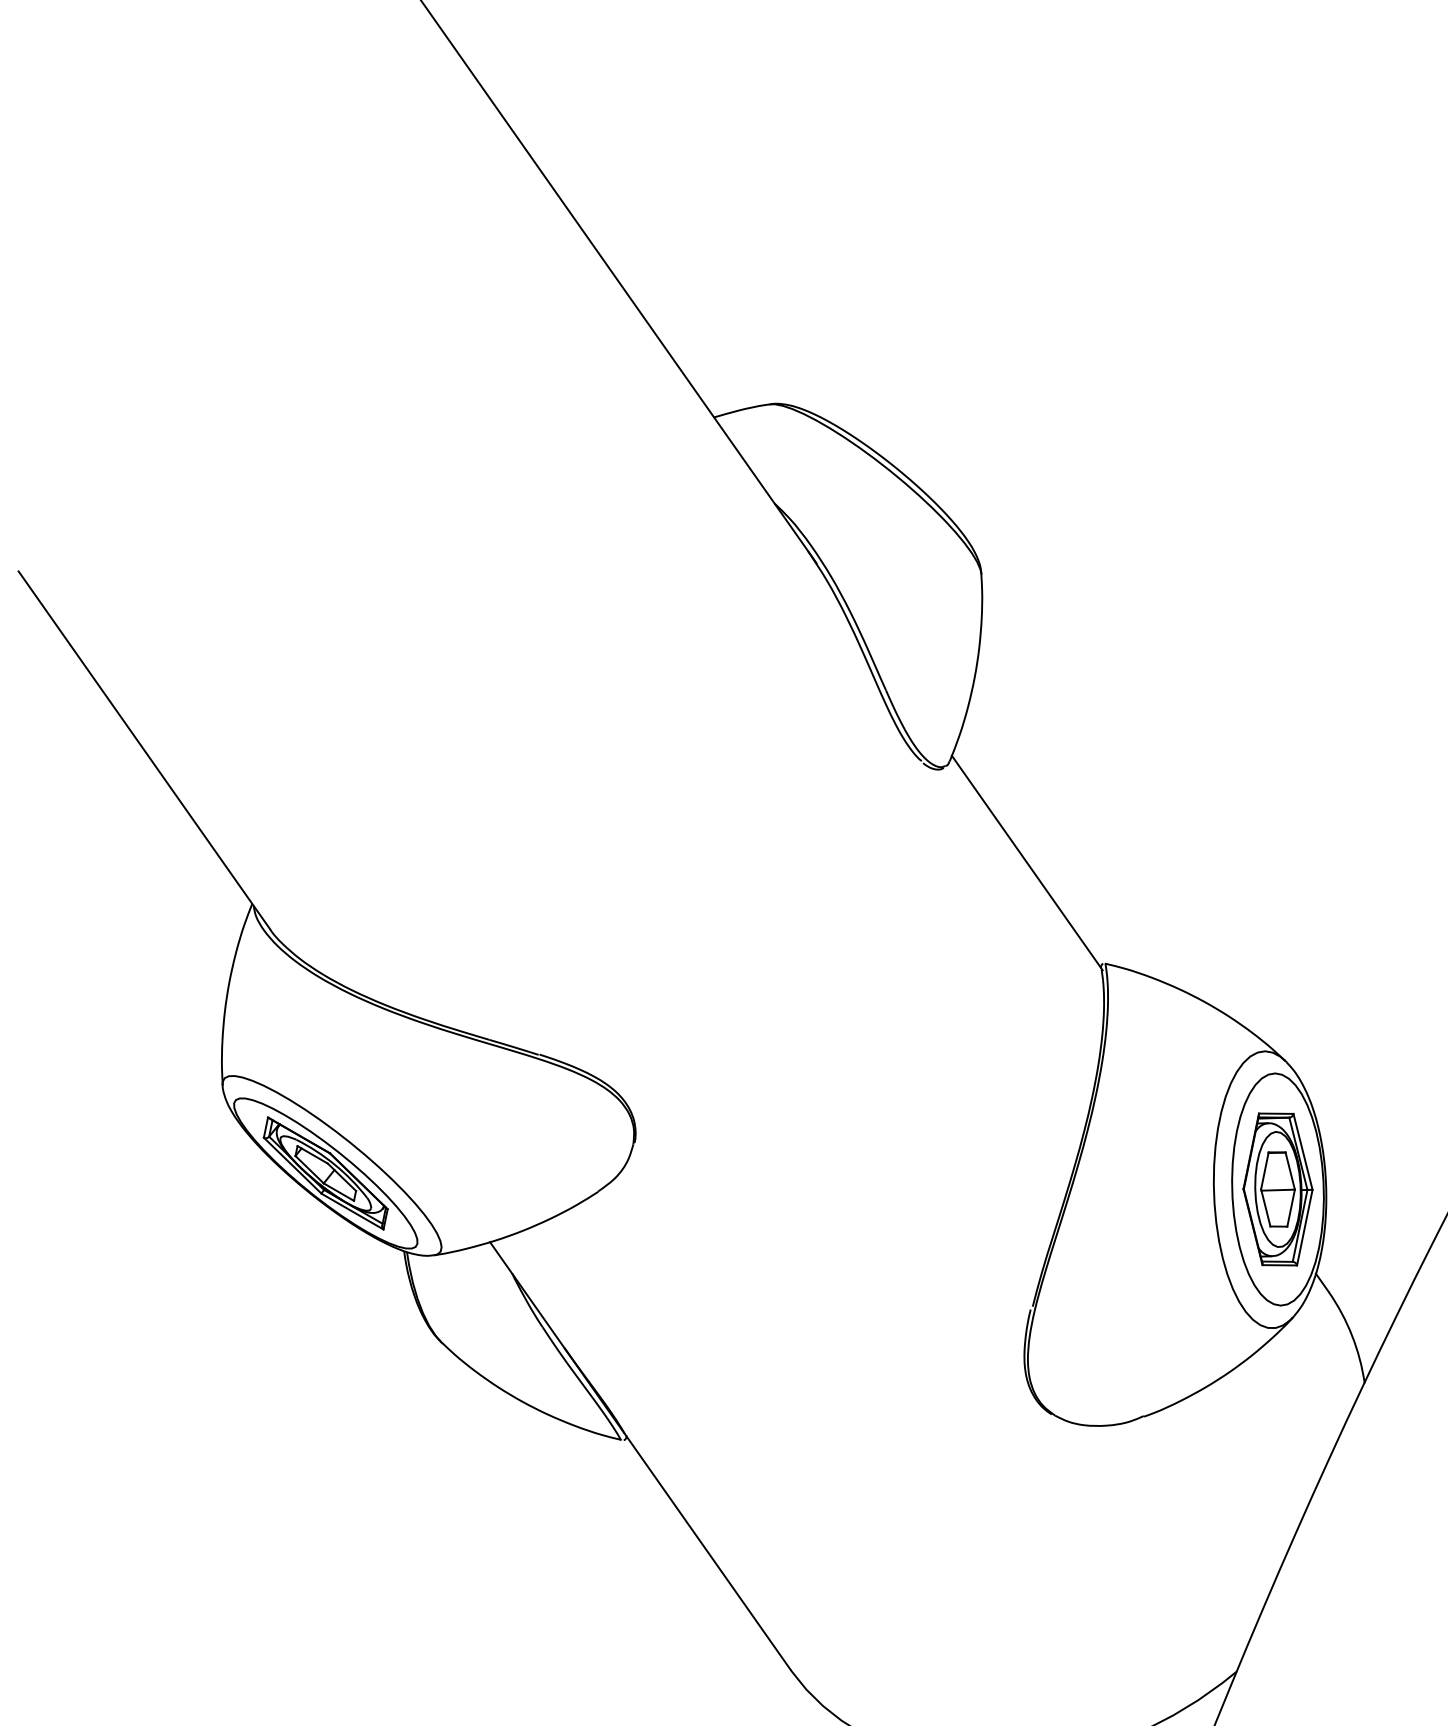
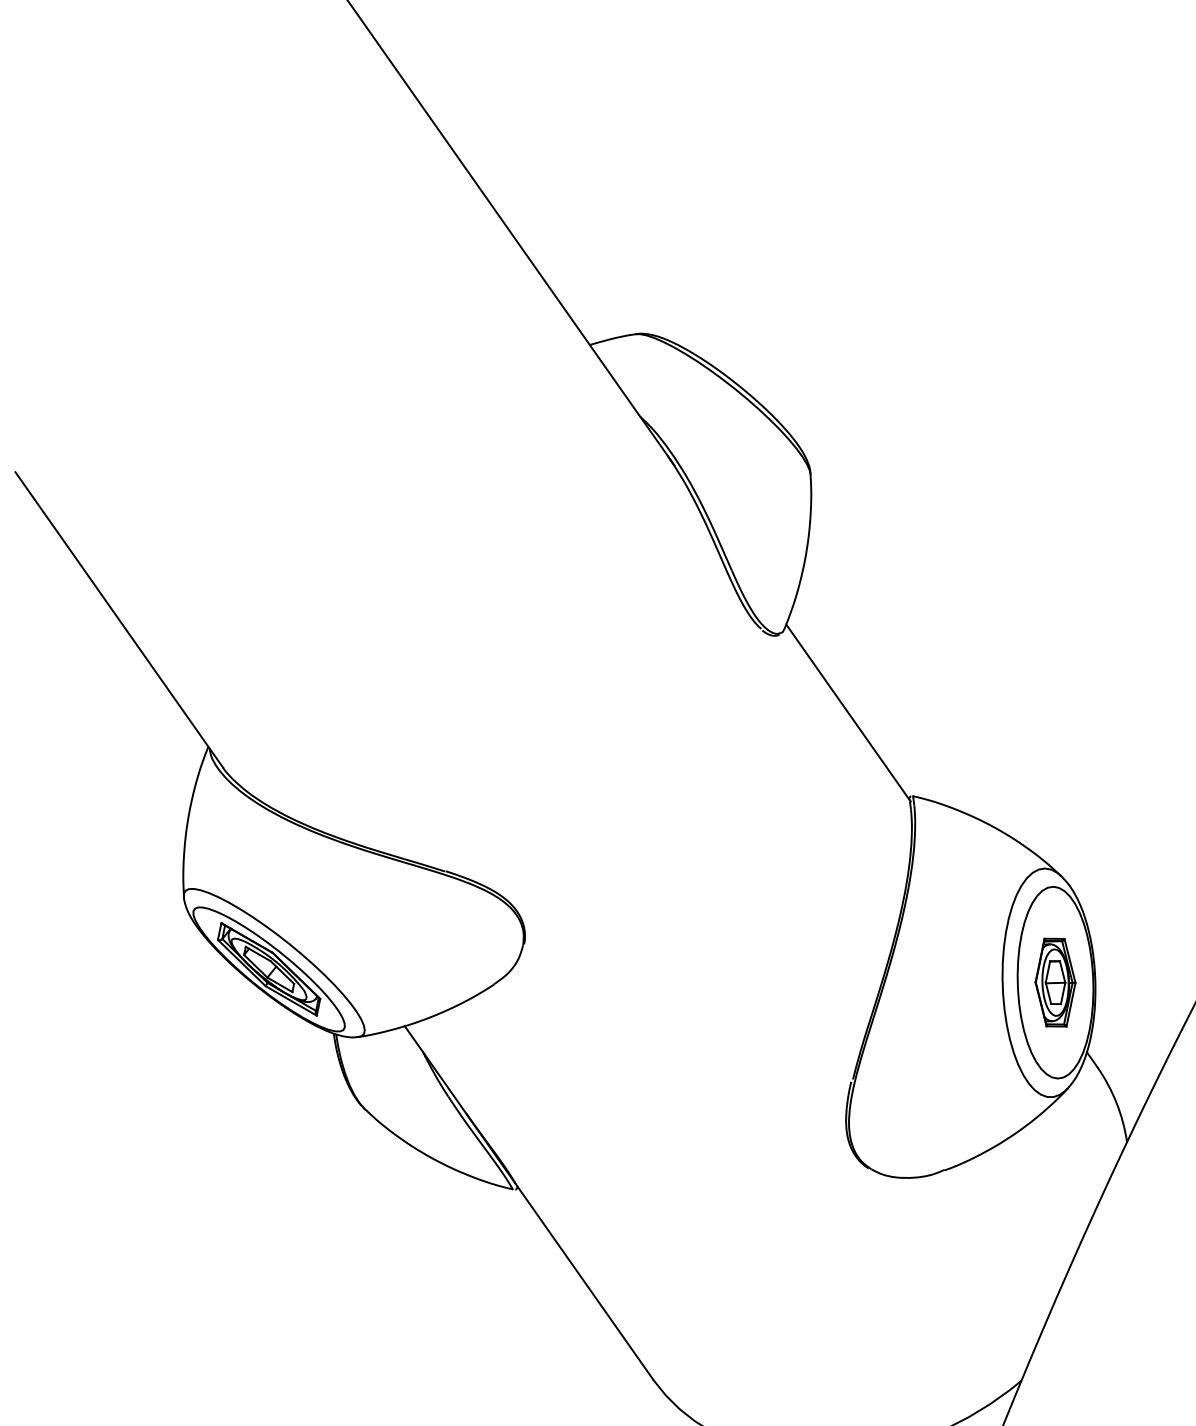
part: (1277, 1189) -> (1055, 982), size x0.7

